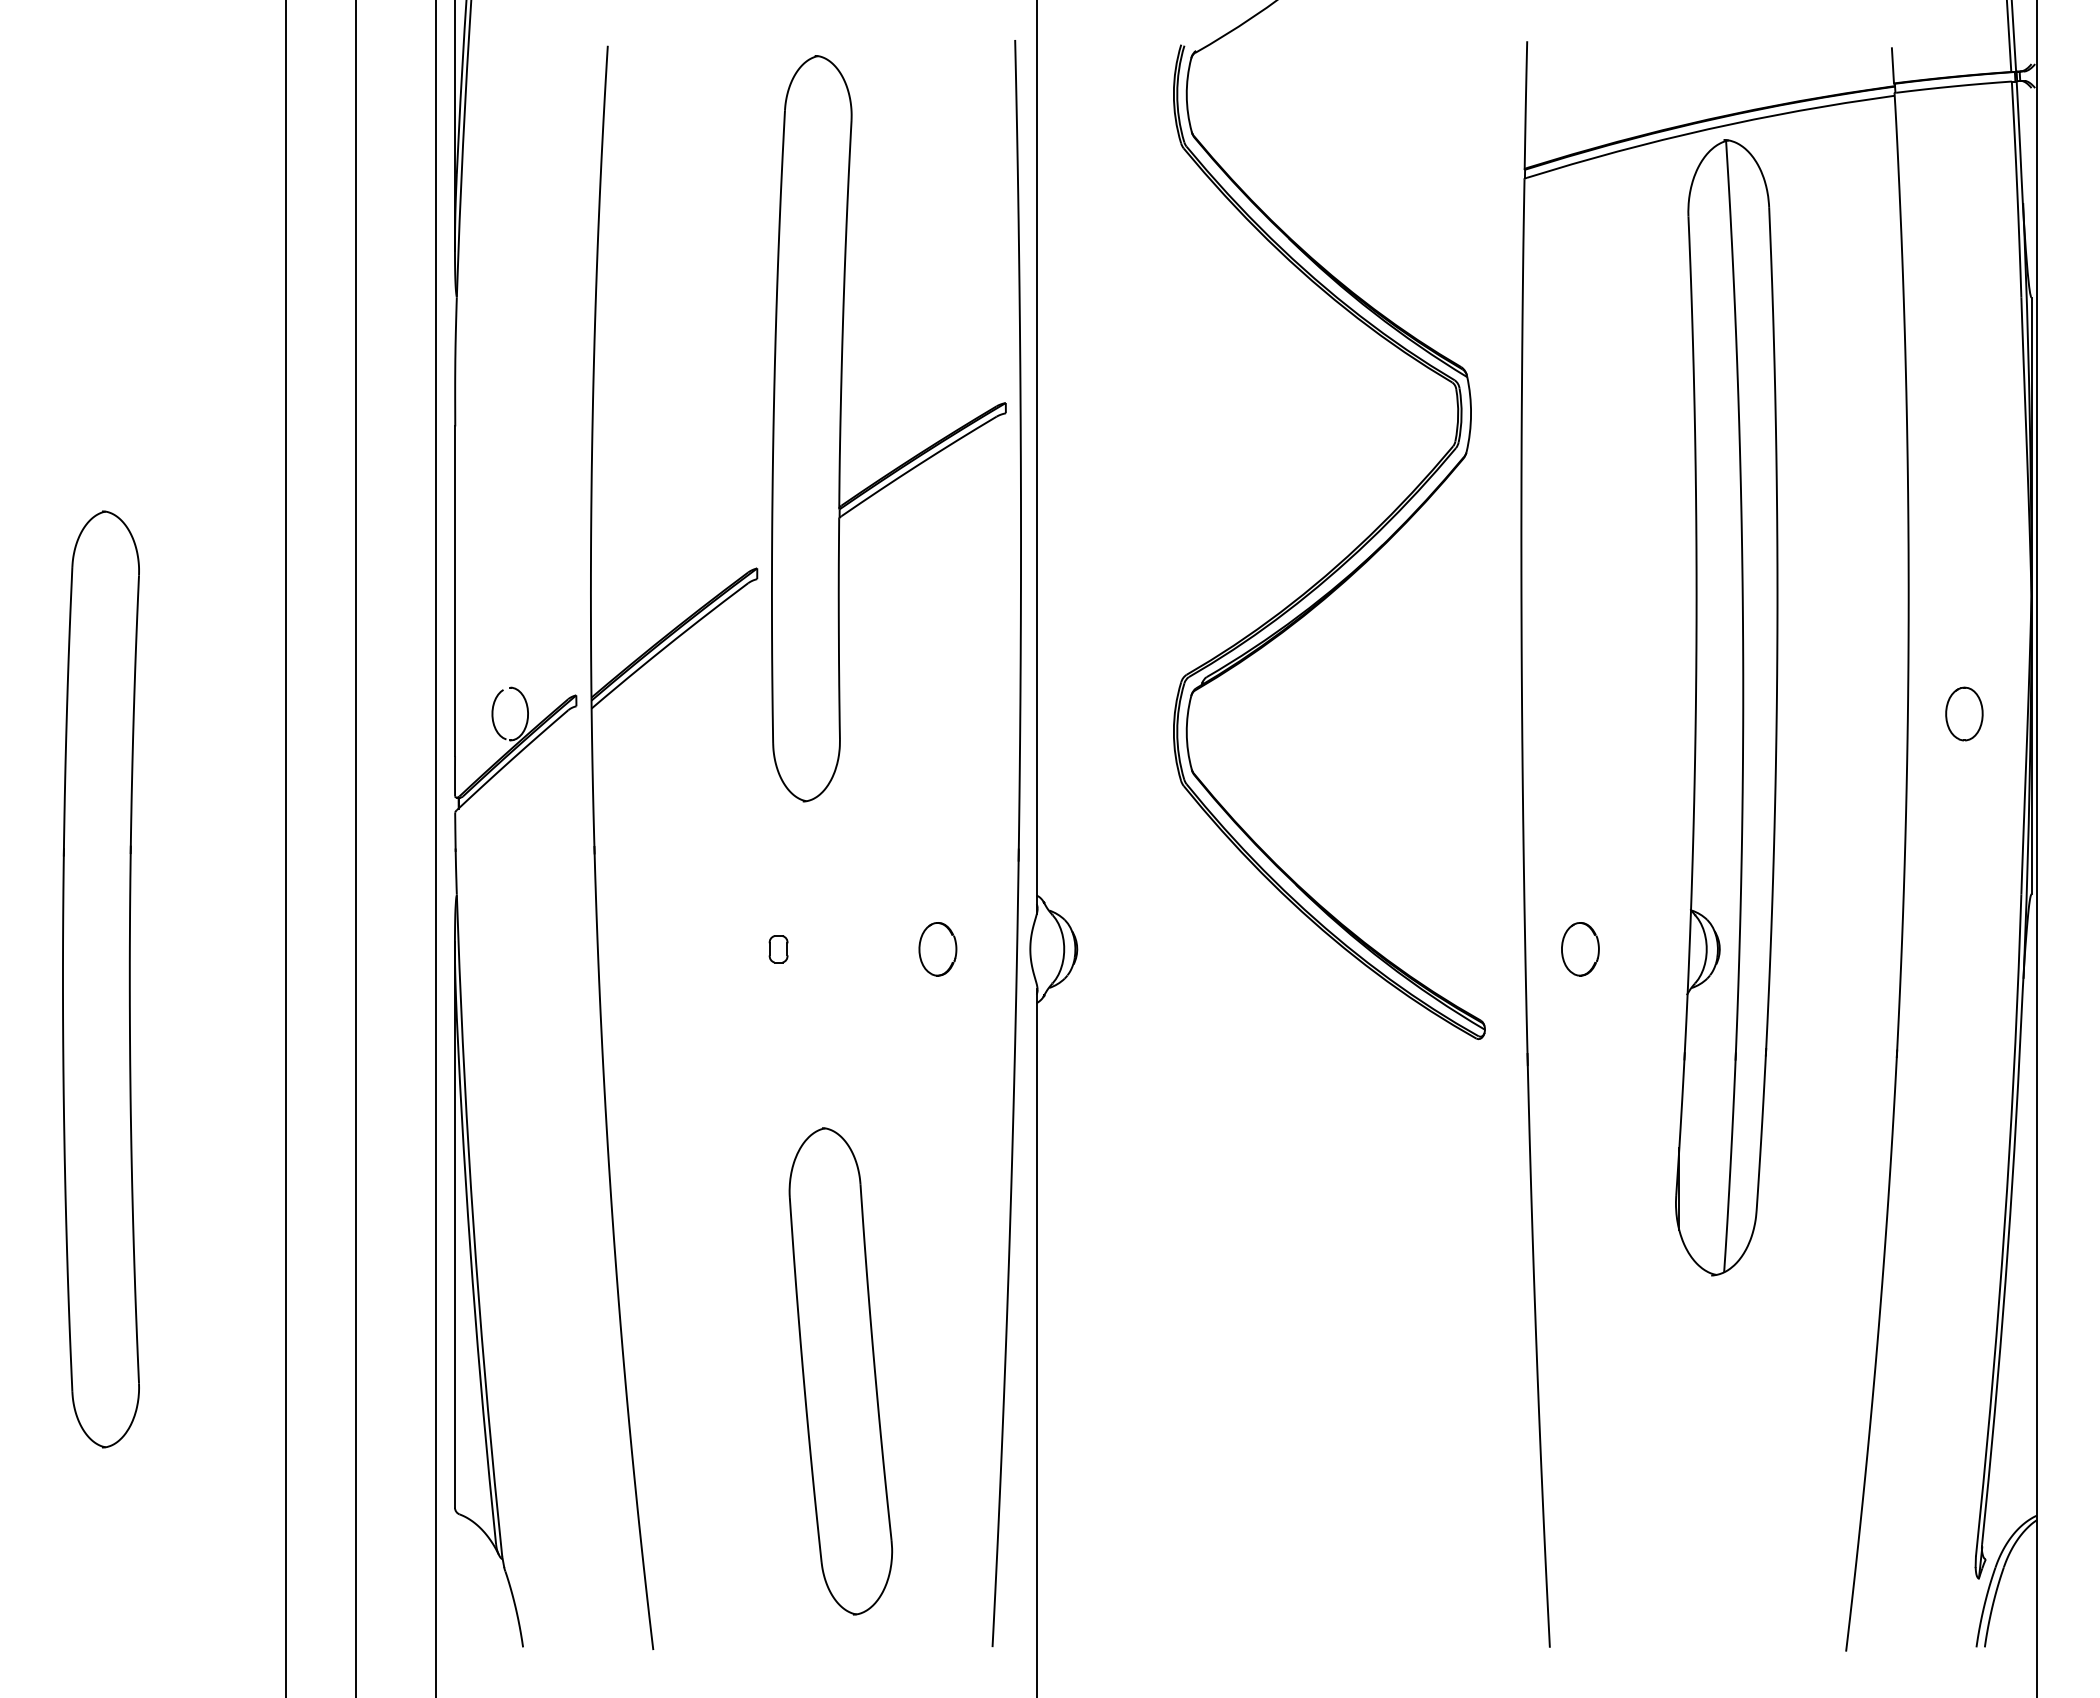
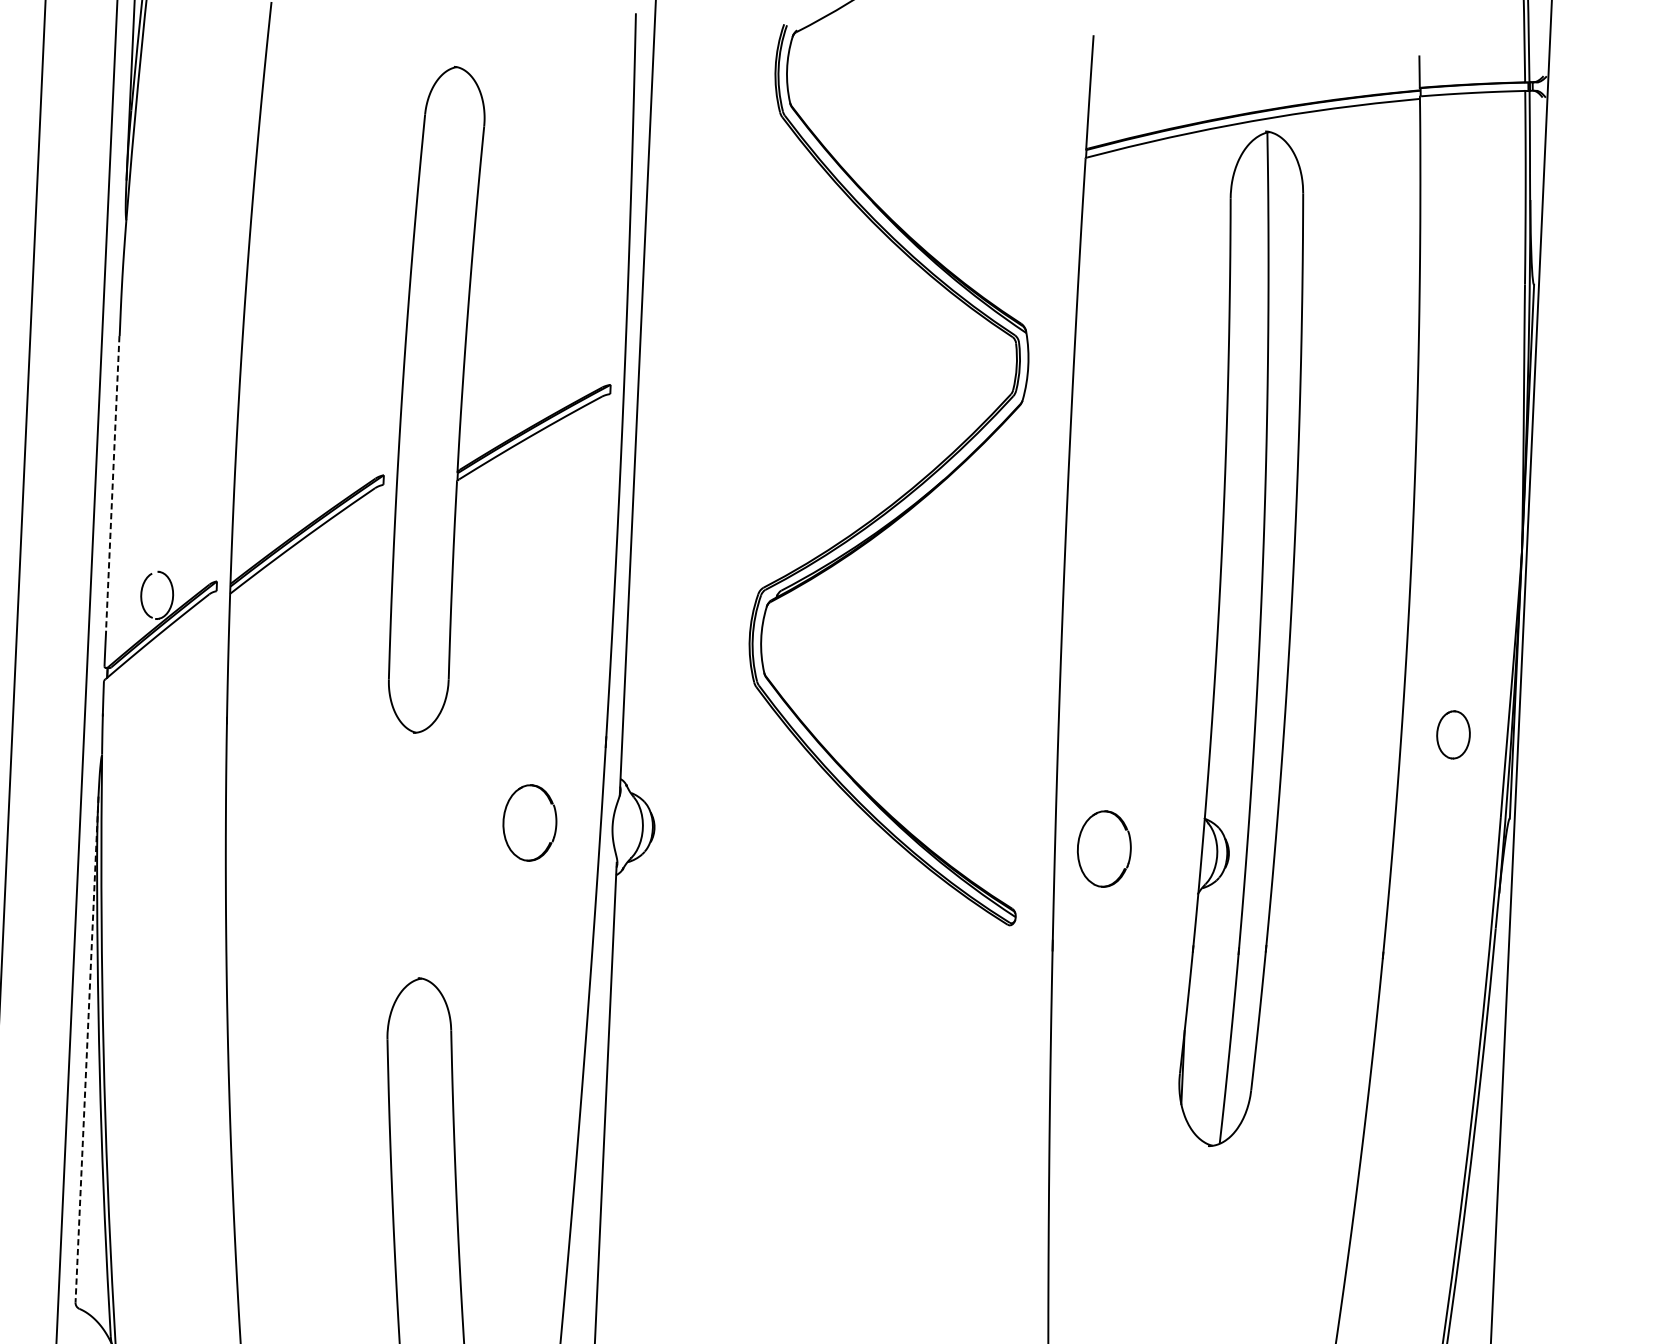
part: (908, 459) -> (521, 431), moved
line: (454, 591) -> (112, 483), solid -> dashed
part: (1964, 713) -> (1453, 734), moved
part: (778, 949) -> (387, 816), removed
part: (937, 949) -> (529, 823), size x1.6
part: (1580, 949) -> (1104, 849), size x1.6
line: (454, 1225) -> (86, 1050), solid -> dashed

